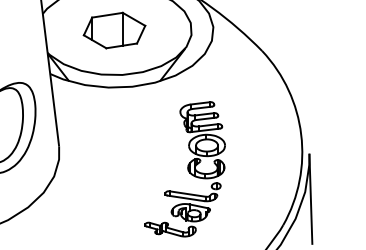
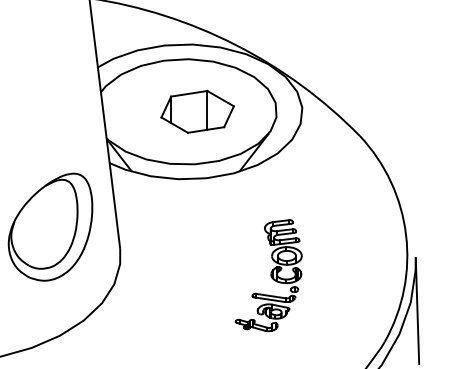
part: (114, 30) -> (197, 111), moved
part: (184, 169) -> (268, 275), size x0.7

